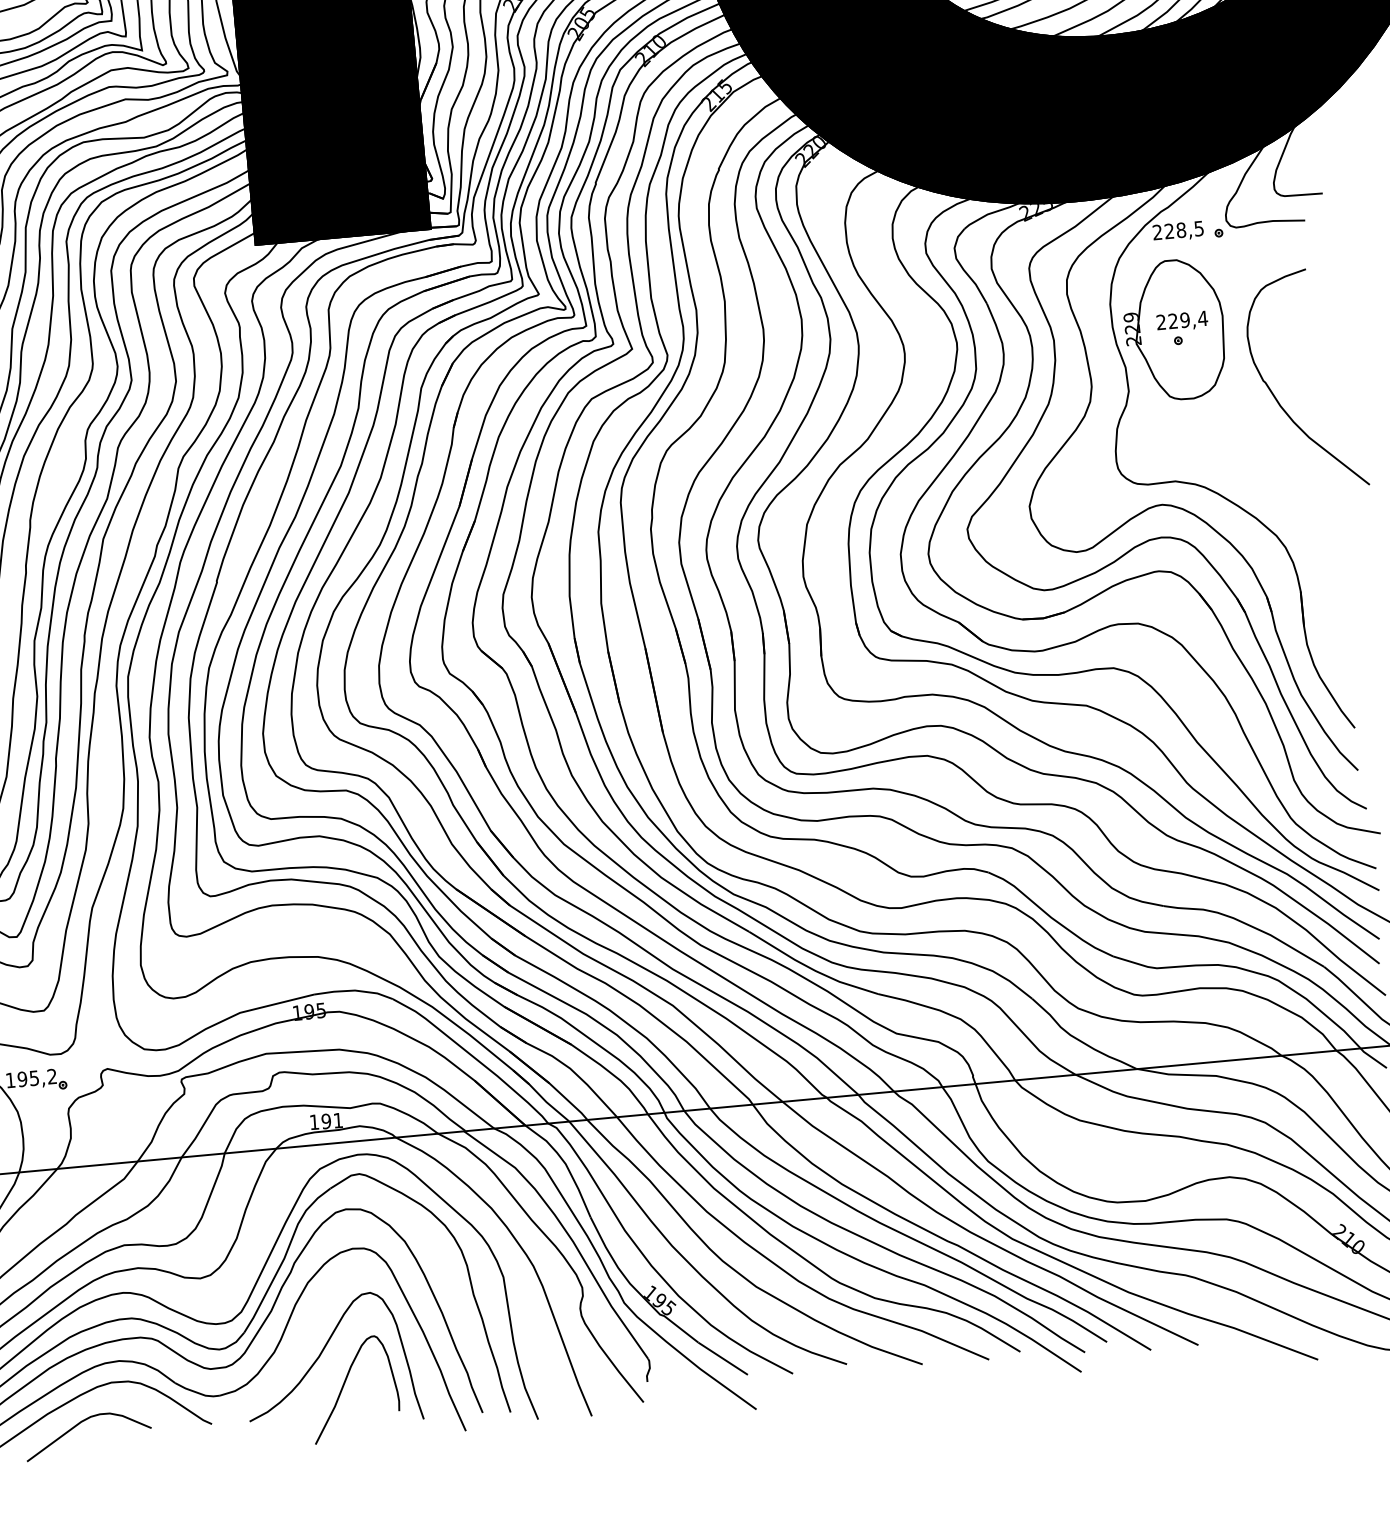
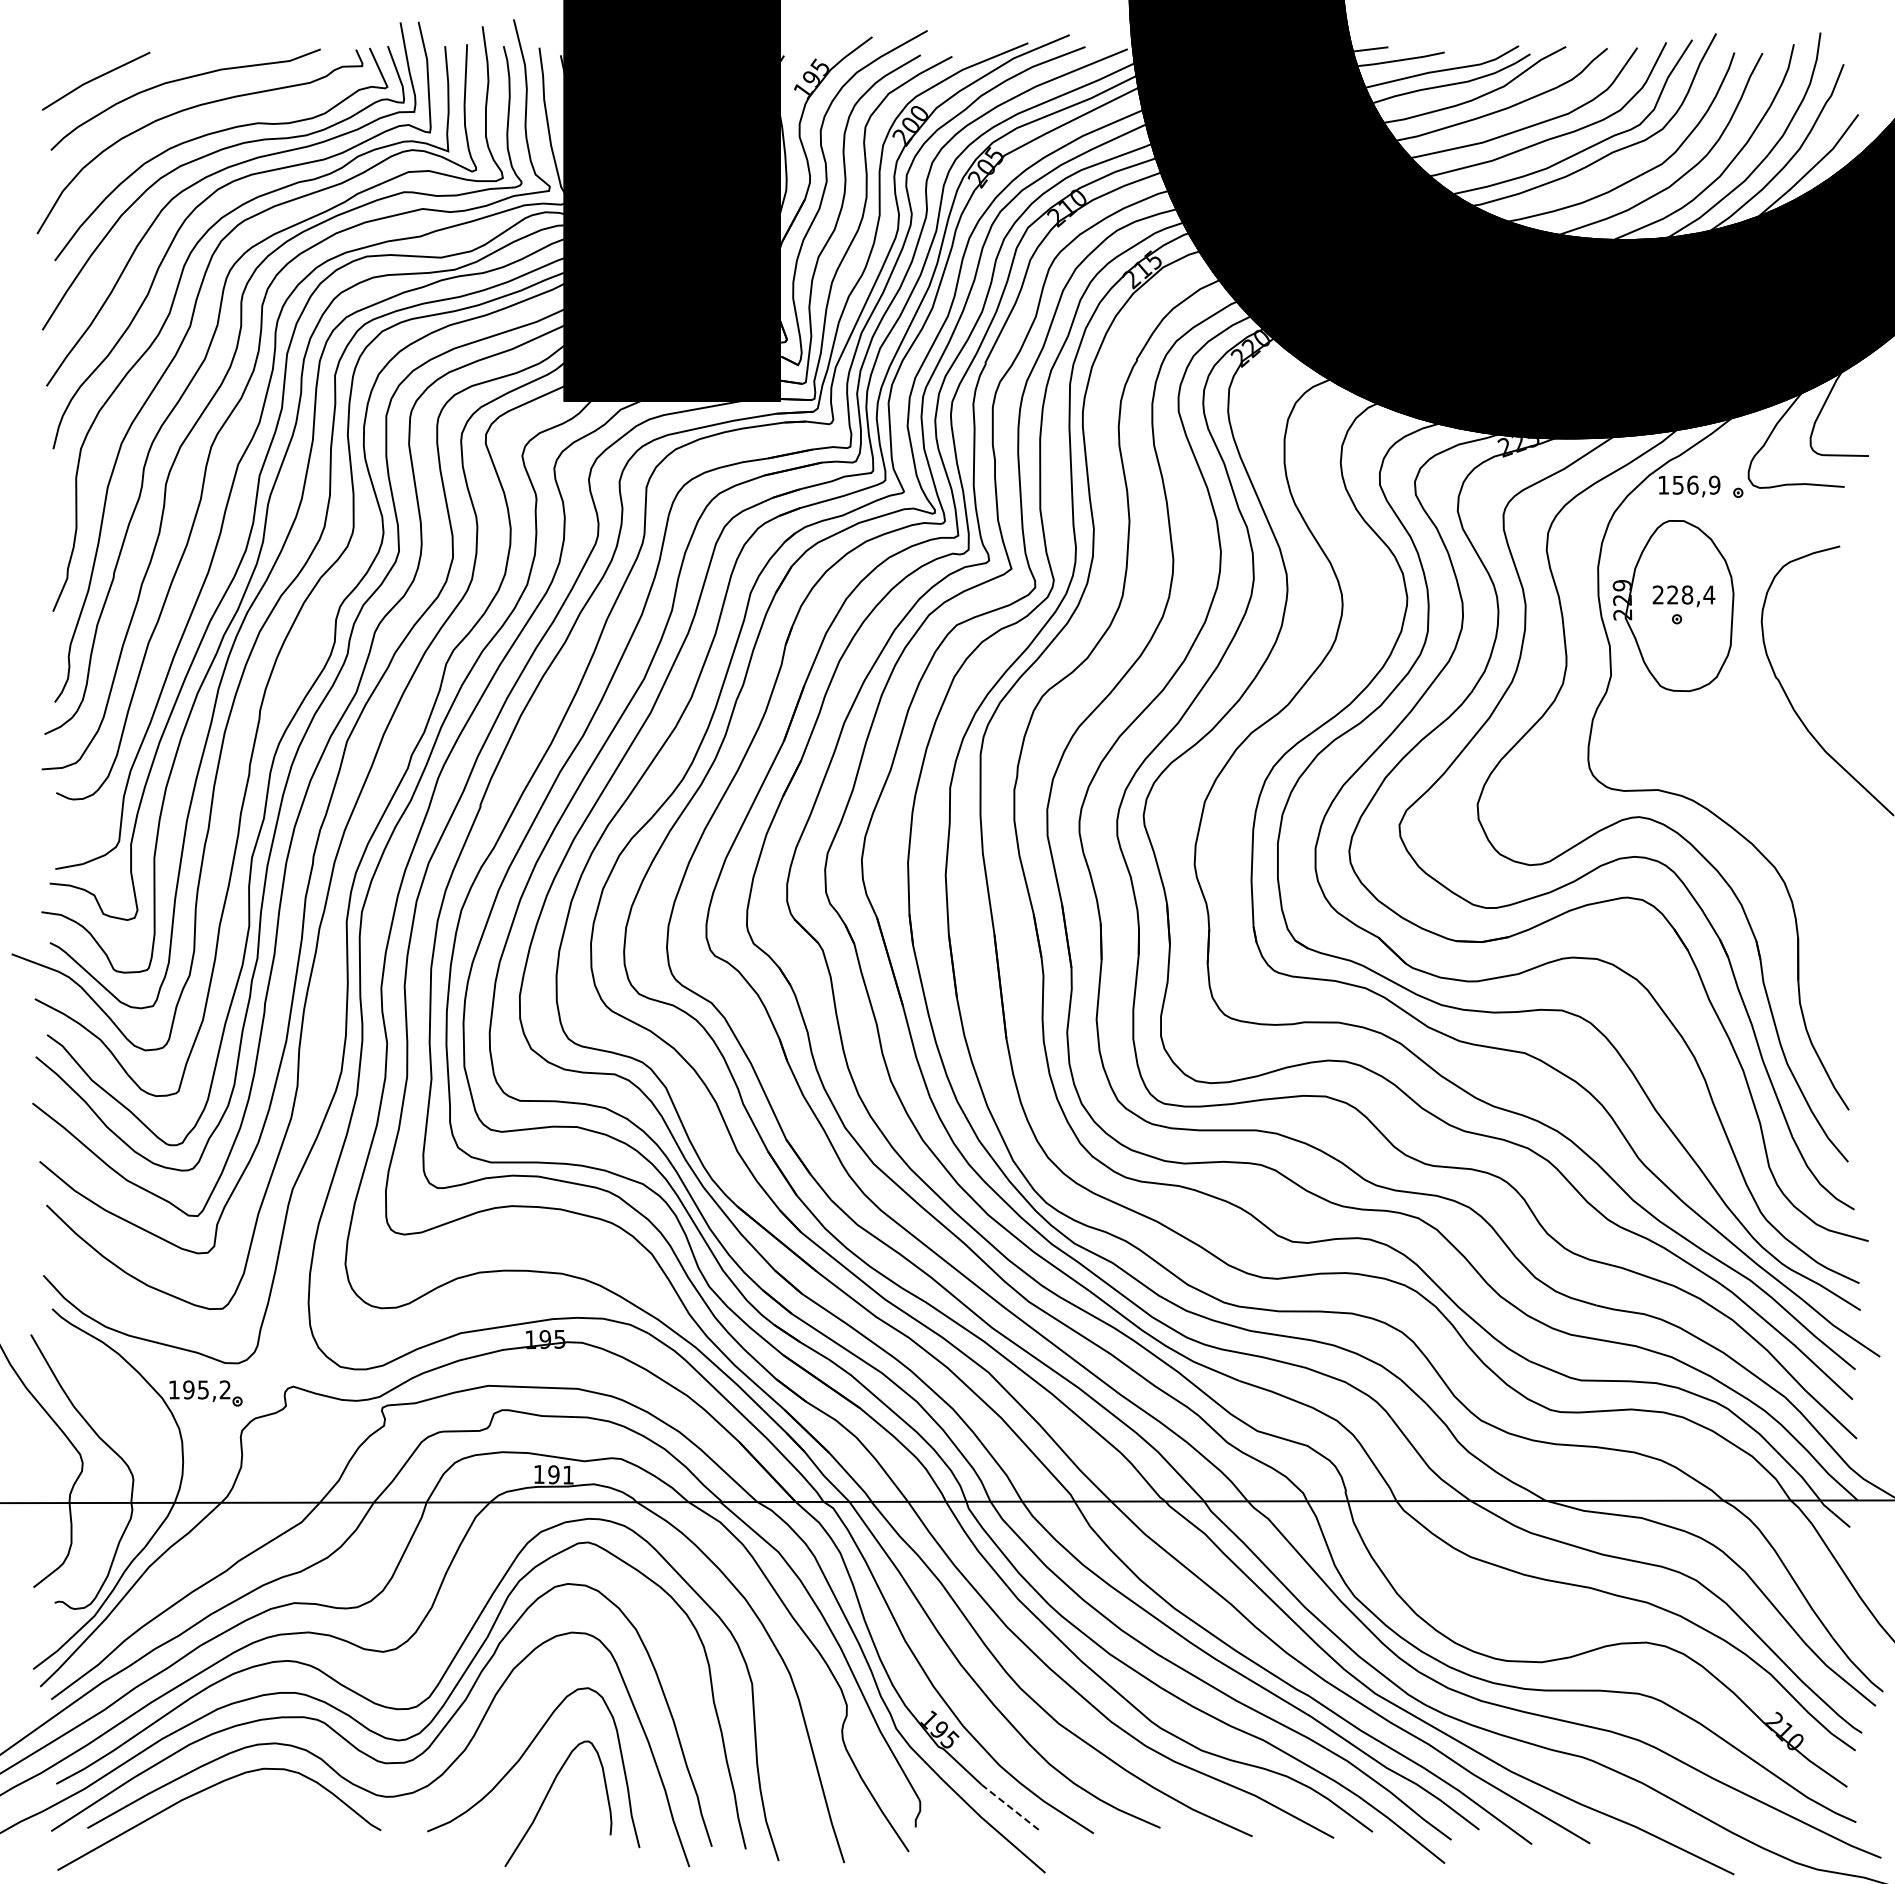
text: (1178, 229) -> (1689, 484), 228,5 -> 156,9
text: (1185, 319) -> (1687, 594), 229,4 -> 228,4
line: (723, 1358) -> (1010, 1807), solid -> dashed
curve: (79, 1424) -> (219, 1816), removed

